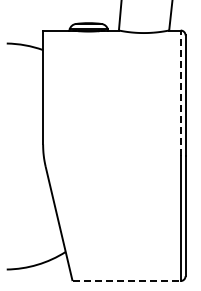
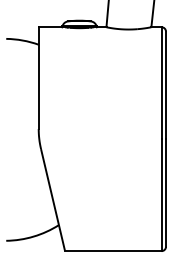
line: (180, 93) -> (161, 83), dashed -> solid
line: (127, 281) -> (114, 251), dashed -> solid

